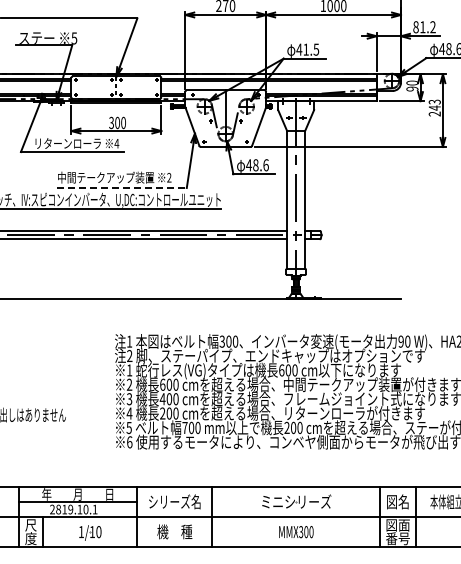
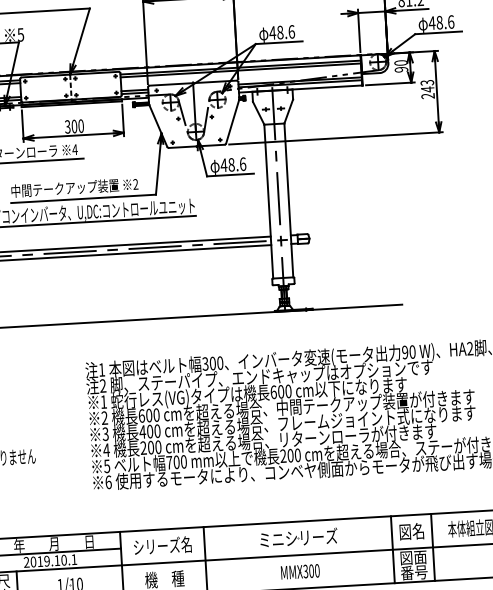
text: (311, 49) -> (286, 32), 41.5 -> 48.6
line: (122, 188) -> (84, 199), dashed -> solid
text: (58, 509) -> (33, 561), 2819.10.1 -> 2019.10.1

